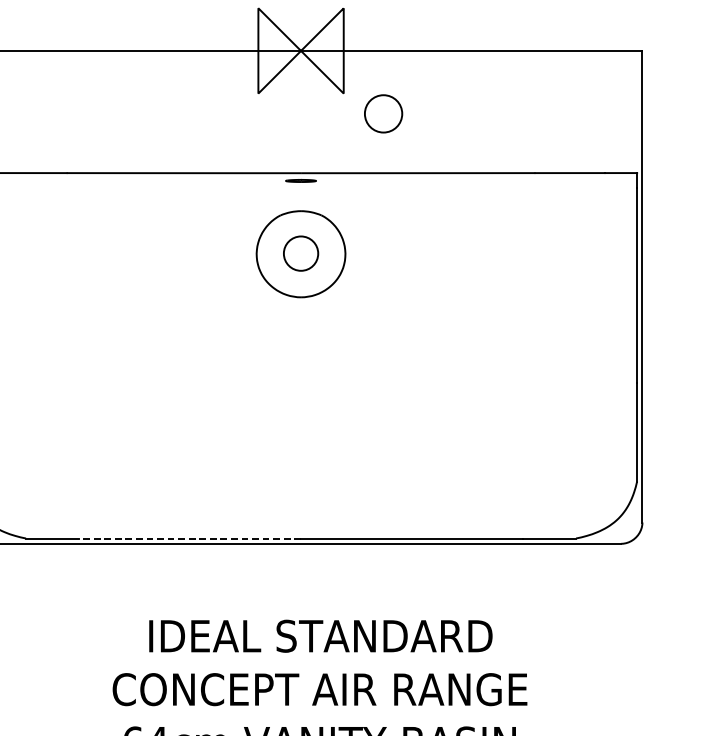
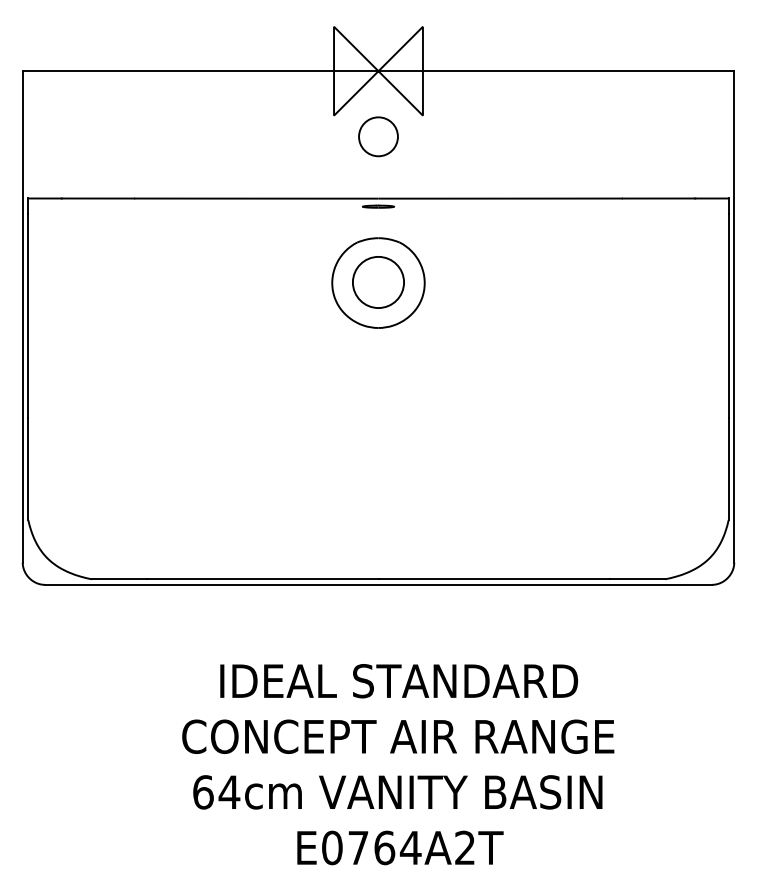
circle: (383, 113) -> (378, 136), moved
circle: (301, 253) -> (378, 282), size x1.43
line: (189, 538) -> (262, 579), dashed -> solid

